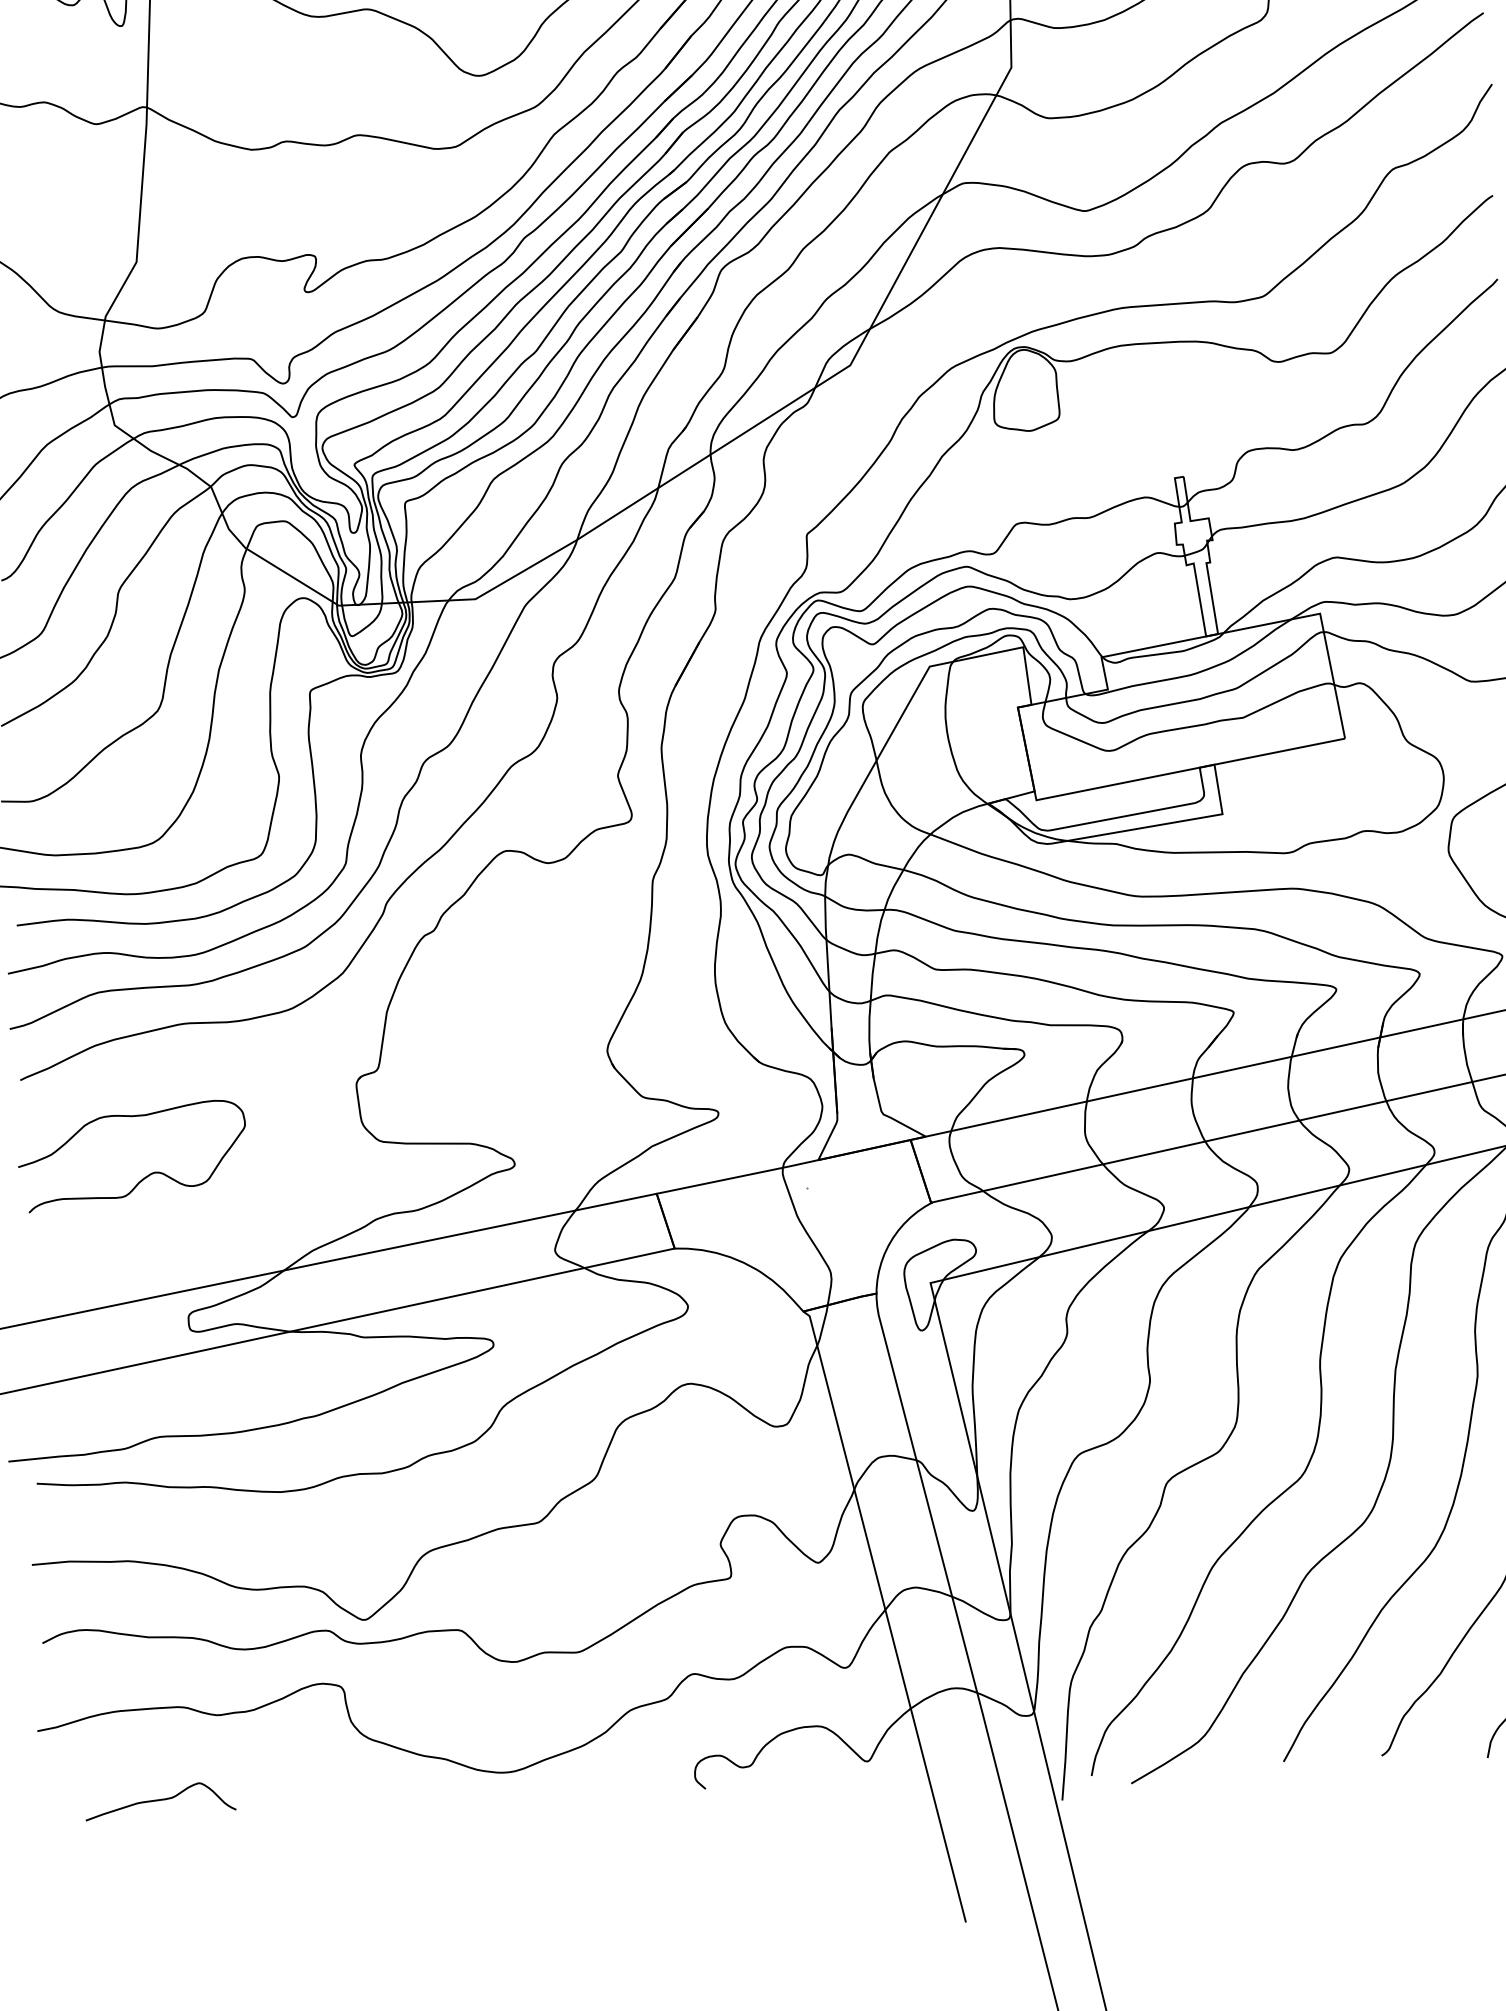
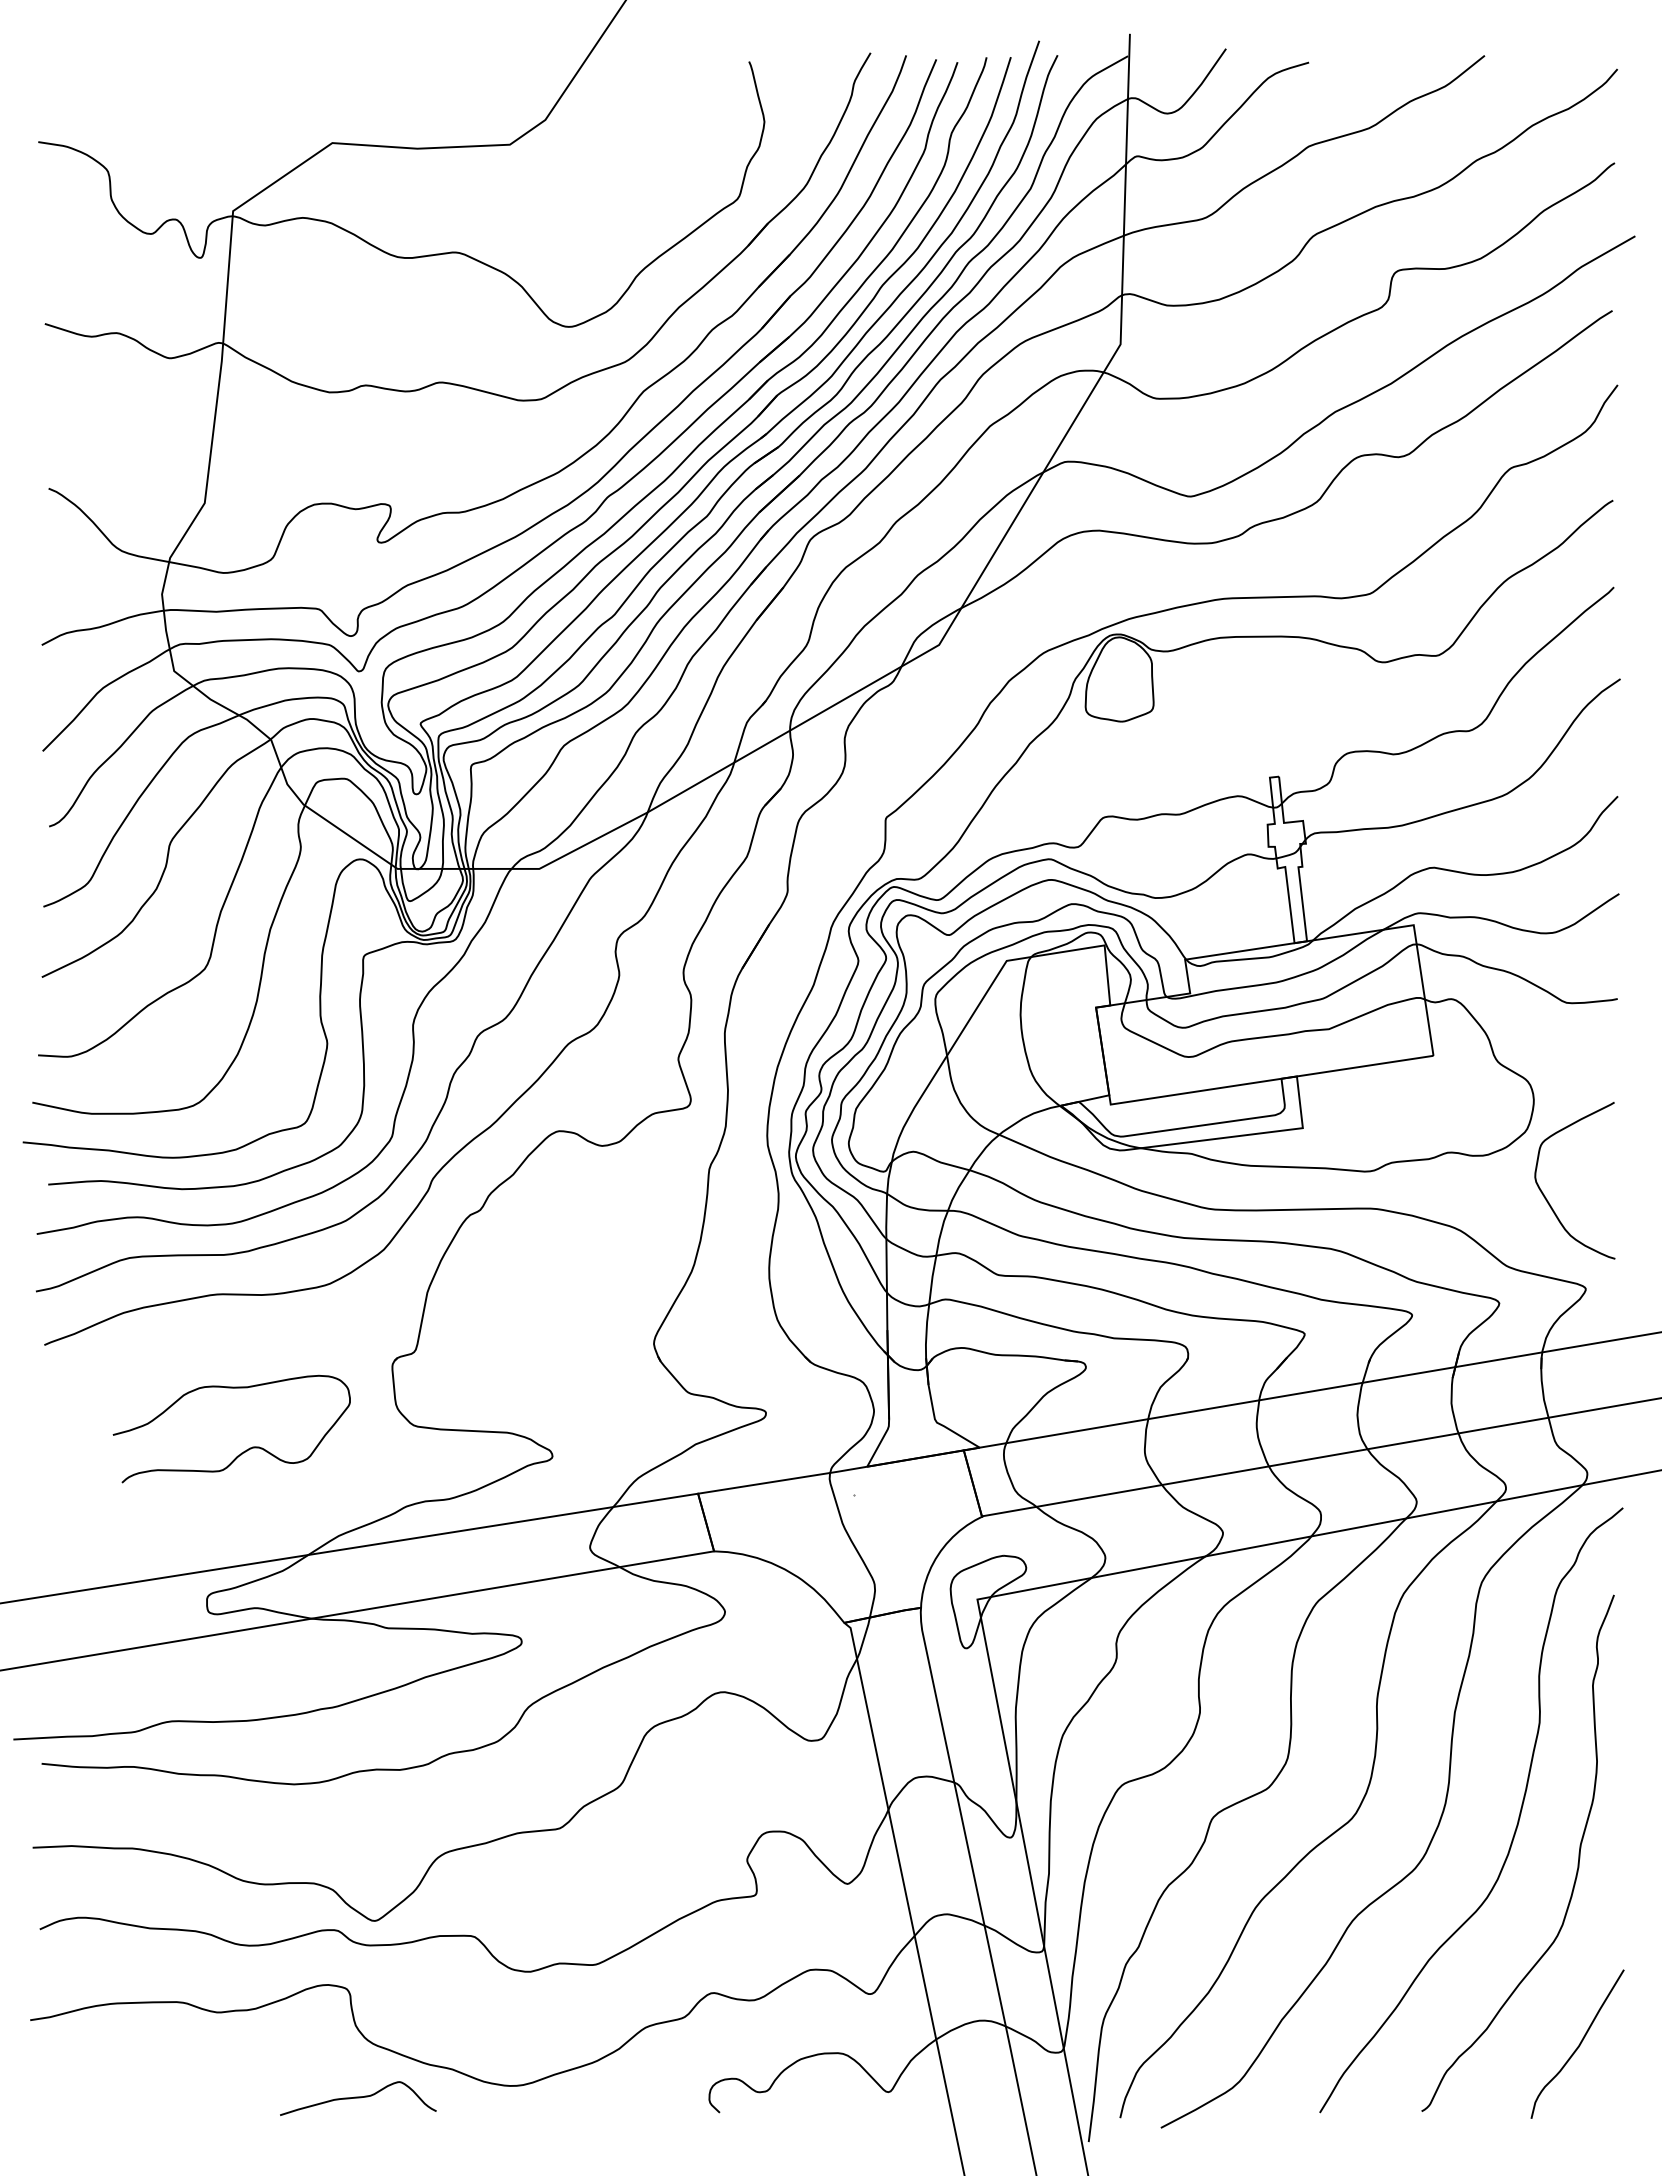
curve: (147, 1175) -> (246, 1449), moved
curve: (160, 1800) -> (358, 2098), moved

